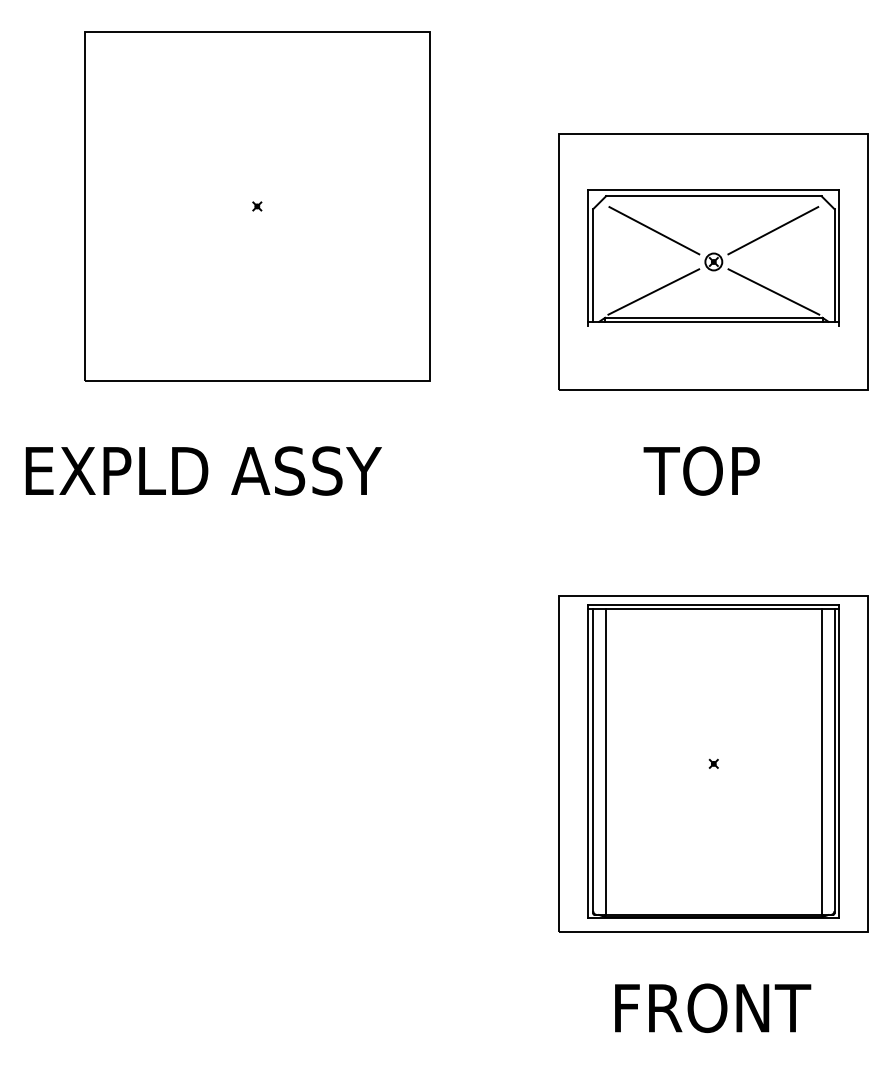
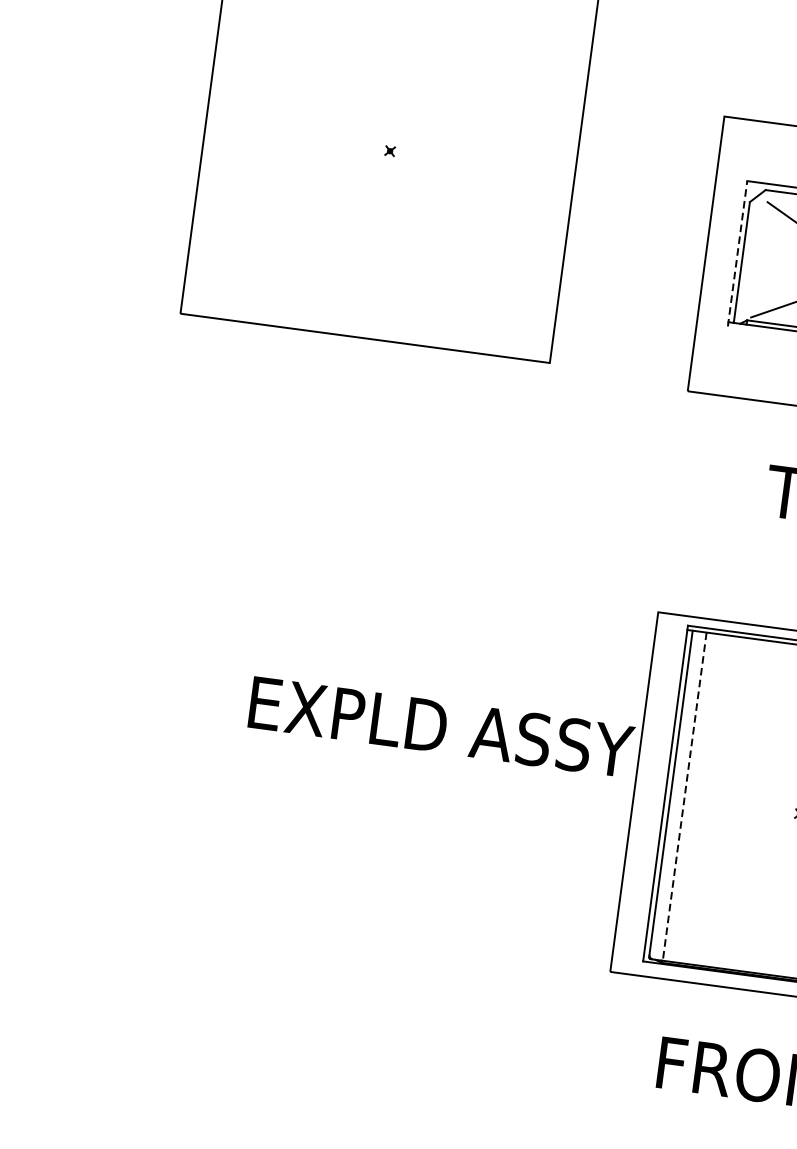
line: (588, 258) -> (737, 254), solid -> dashed
text: (203, 470) -> (441, 726), moved
line: (606, 762) -> (685, 797), solid -> dashed

